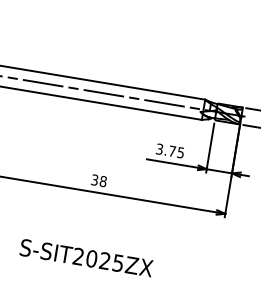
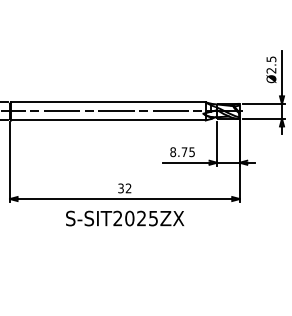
text: (160, 148) -> (173, 151), 3.75 -> 8.75
text: (103, 181) -> (128, 188), 38 -> 32
text: (87, 258) -> (125, 218), moved

